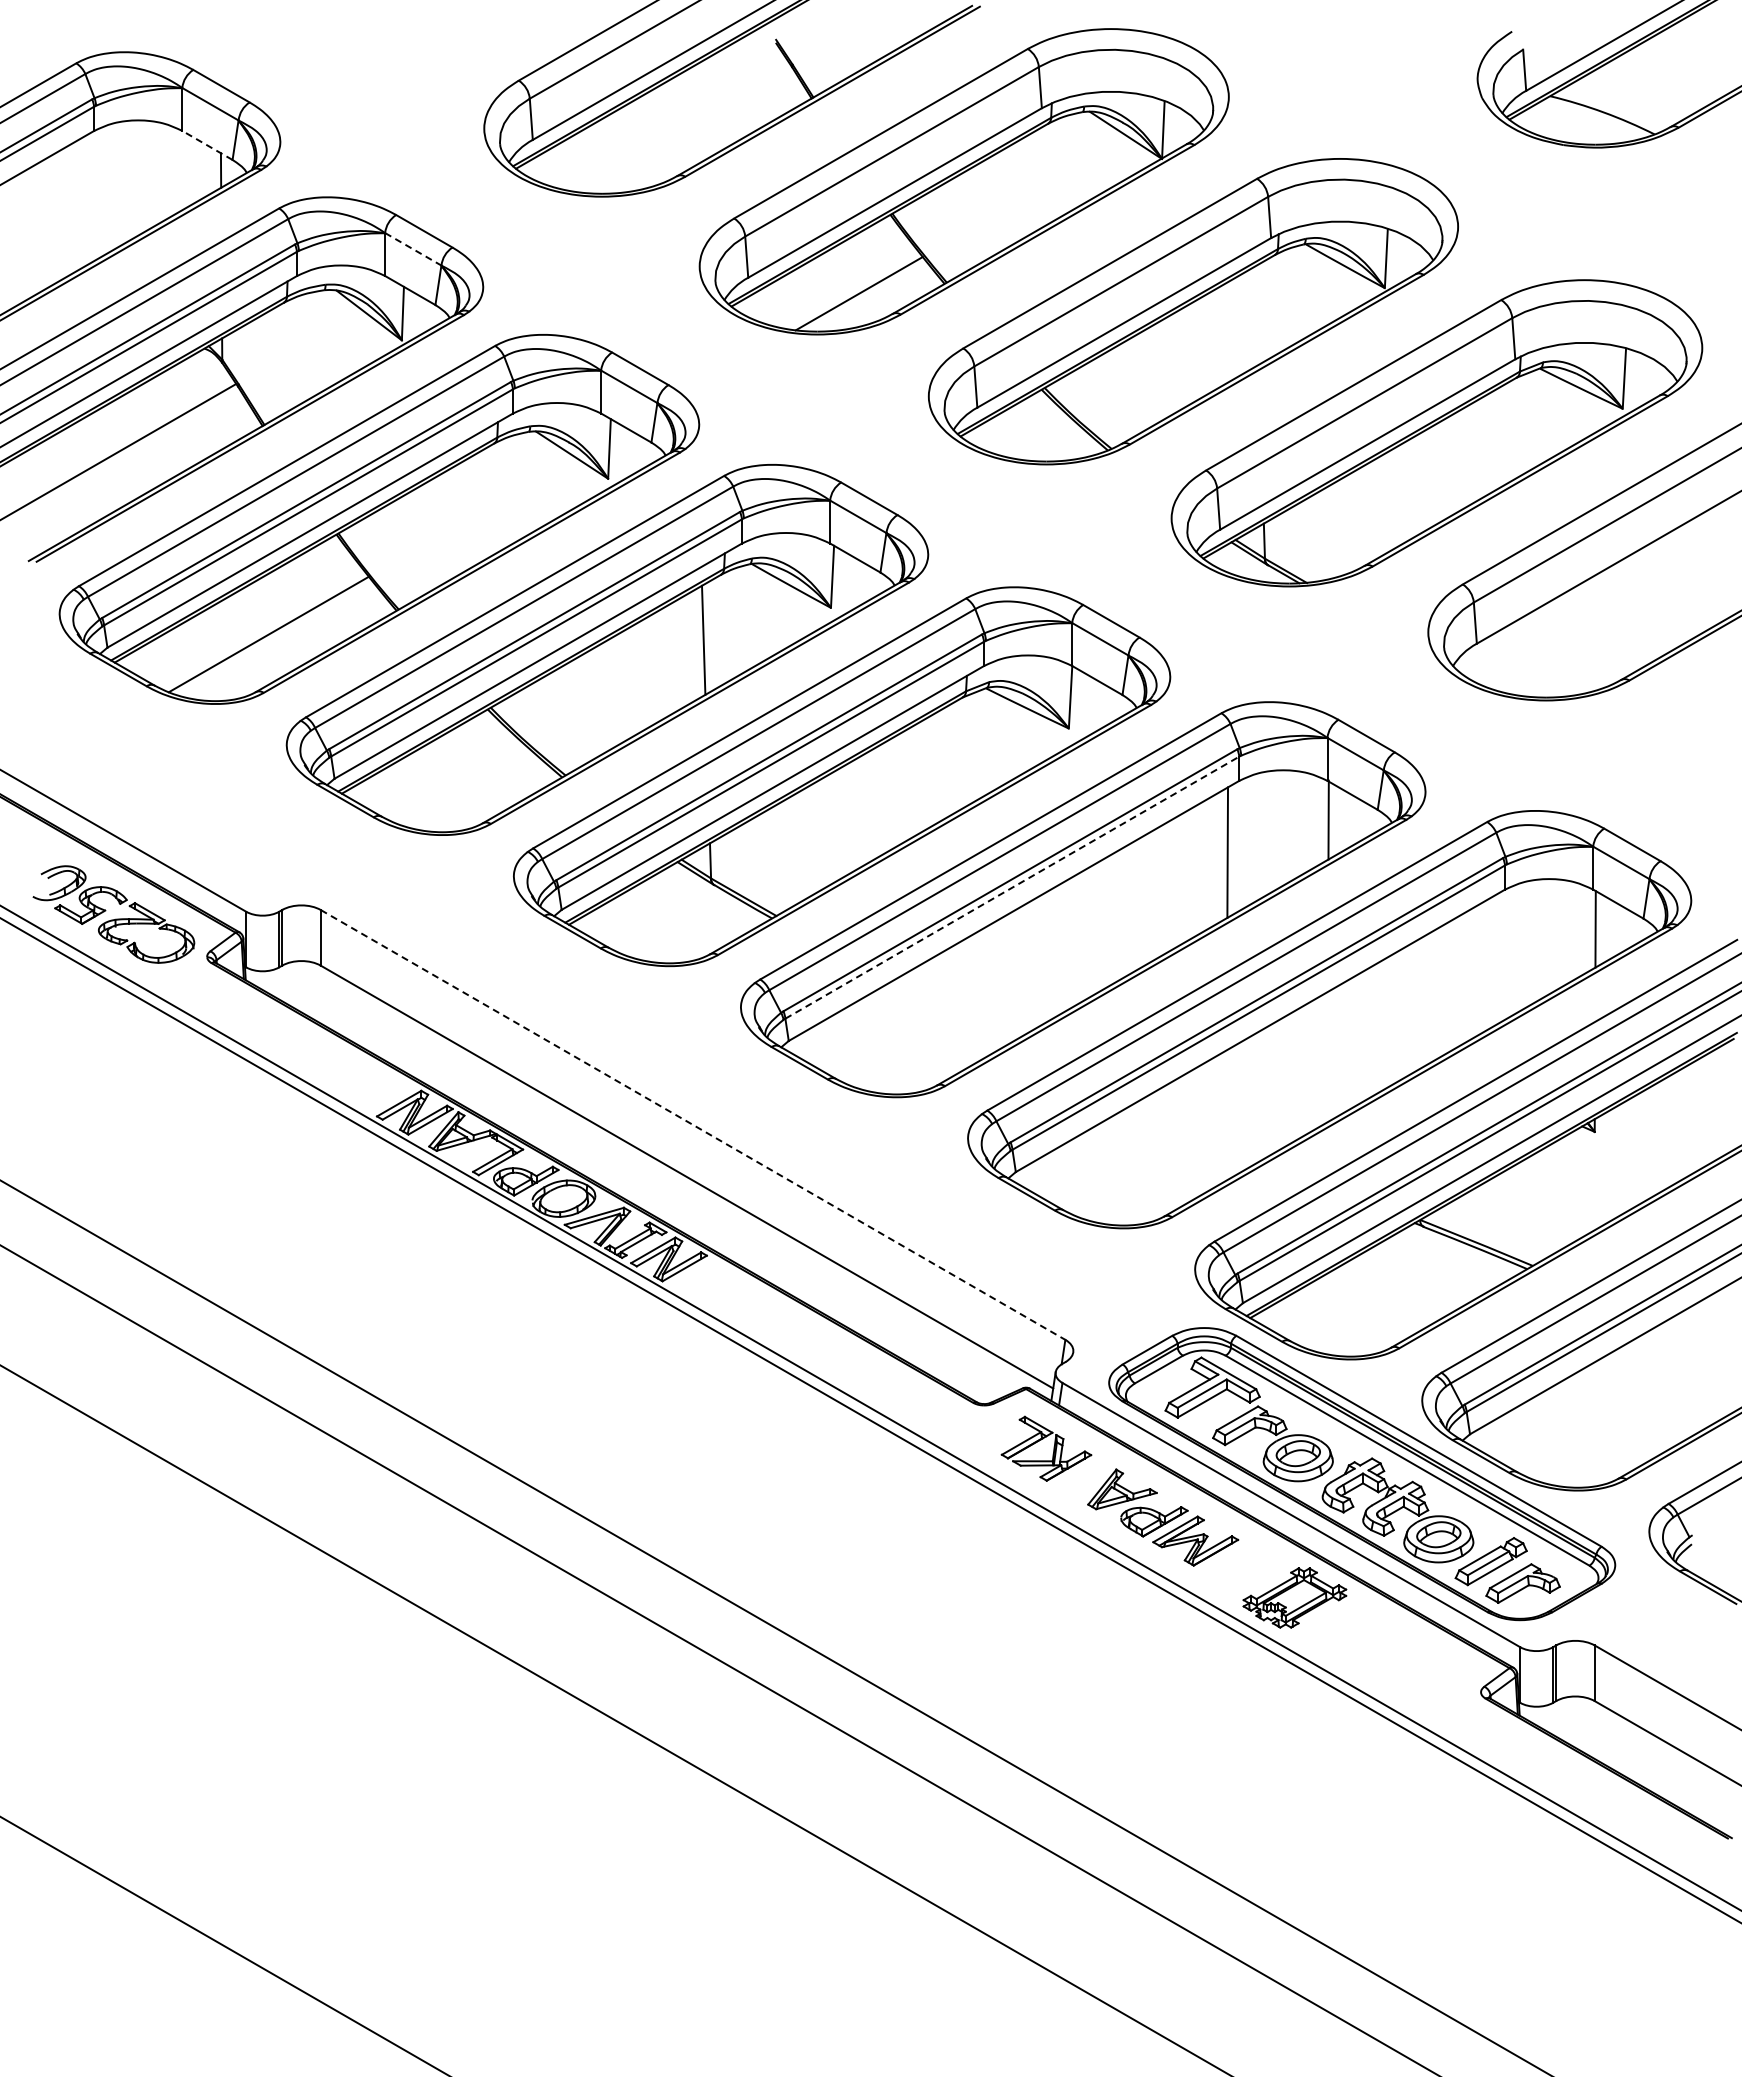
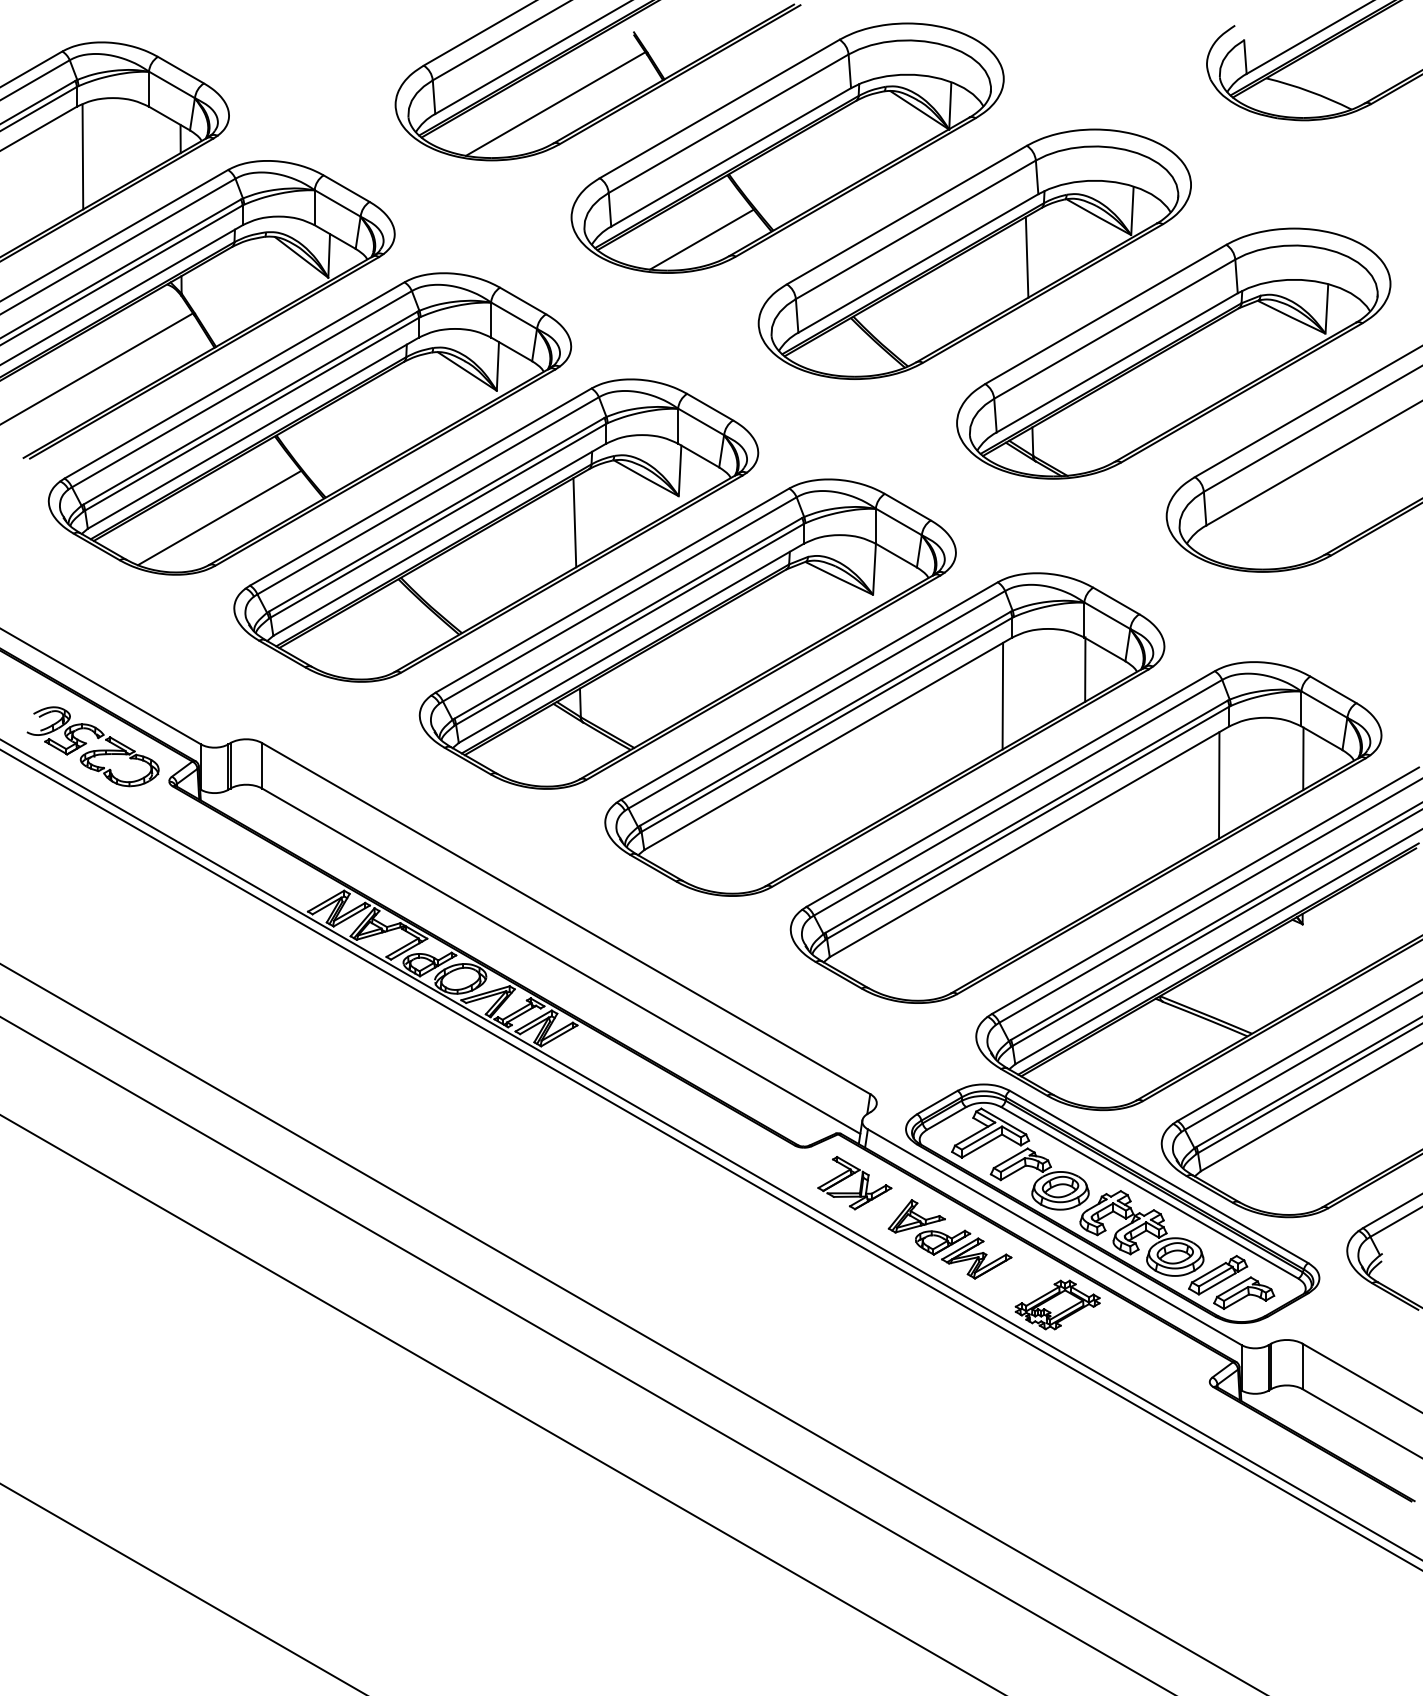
line: (680, 127) -> (555, 103), added
line: (207, 145) -> (169, 118), dashed -> solid
line: (101, 192) -> (82, 156), added
line: (413, 249) -> (337, 203), dashed -> solid
line: (1256, 315) -> (1026, 257), added
line: (1012, 887) -> (827, 724), dashed -> solid
line: (1492, 961) -> (1219, 785), added
line: (693, 1124) -> (566, 918), dashed -> solid

